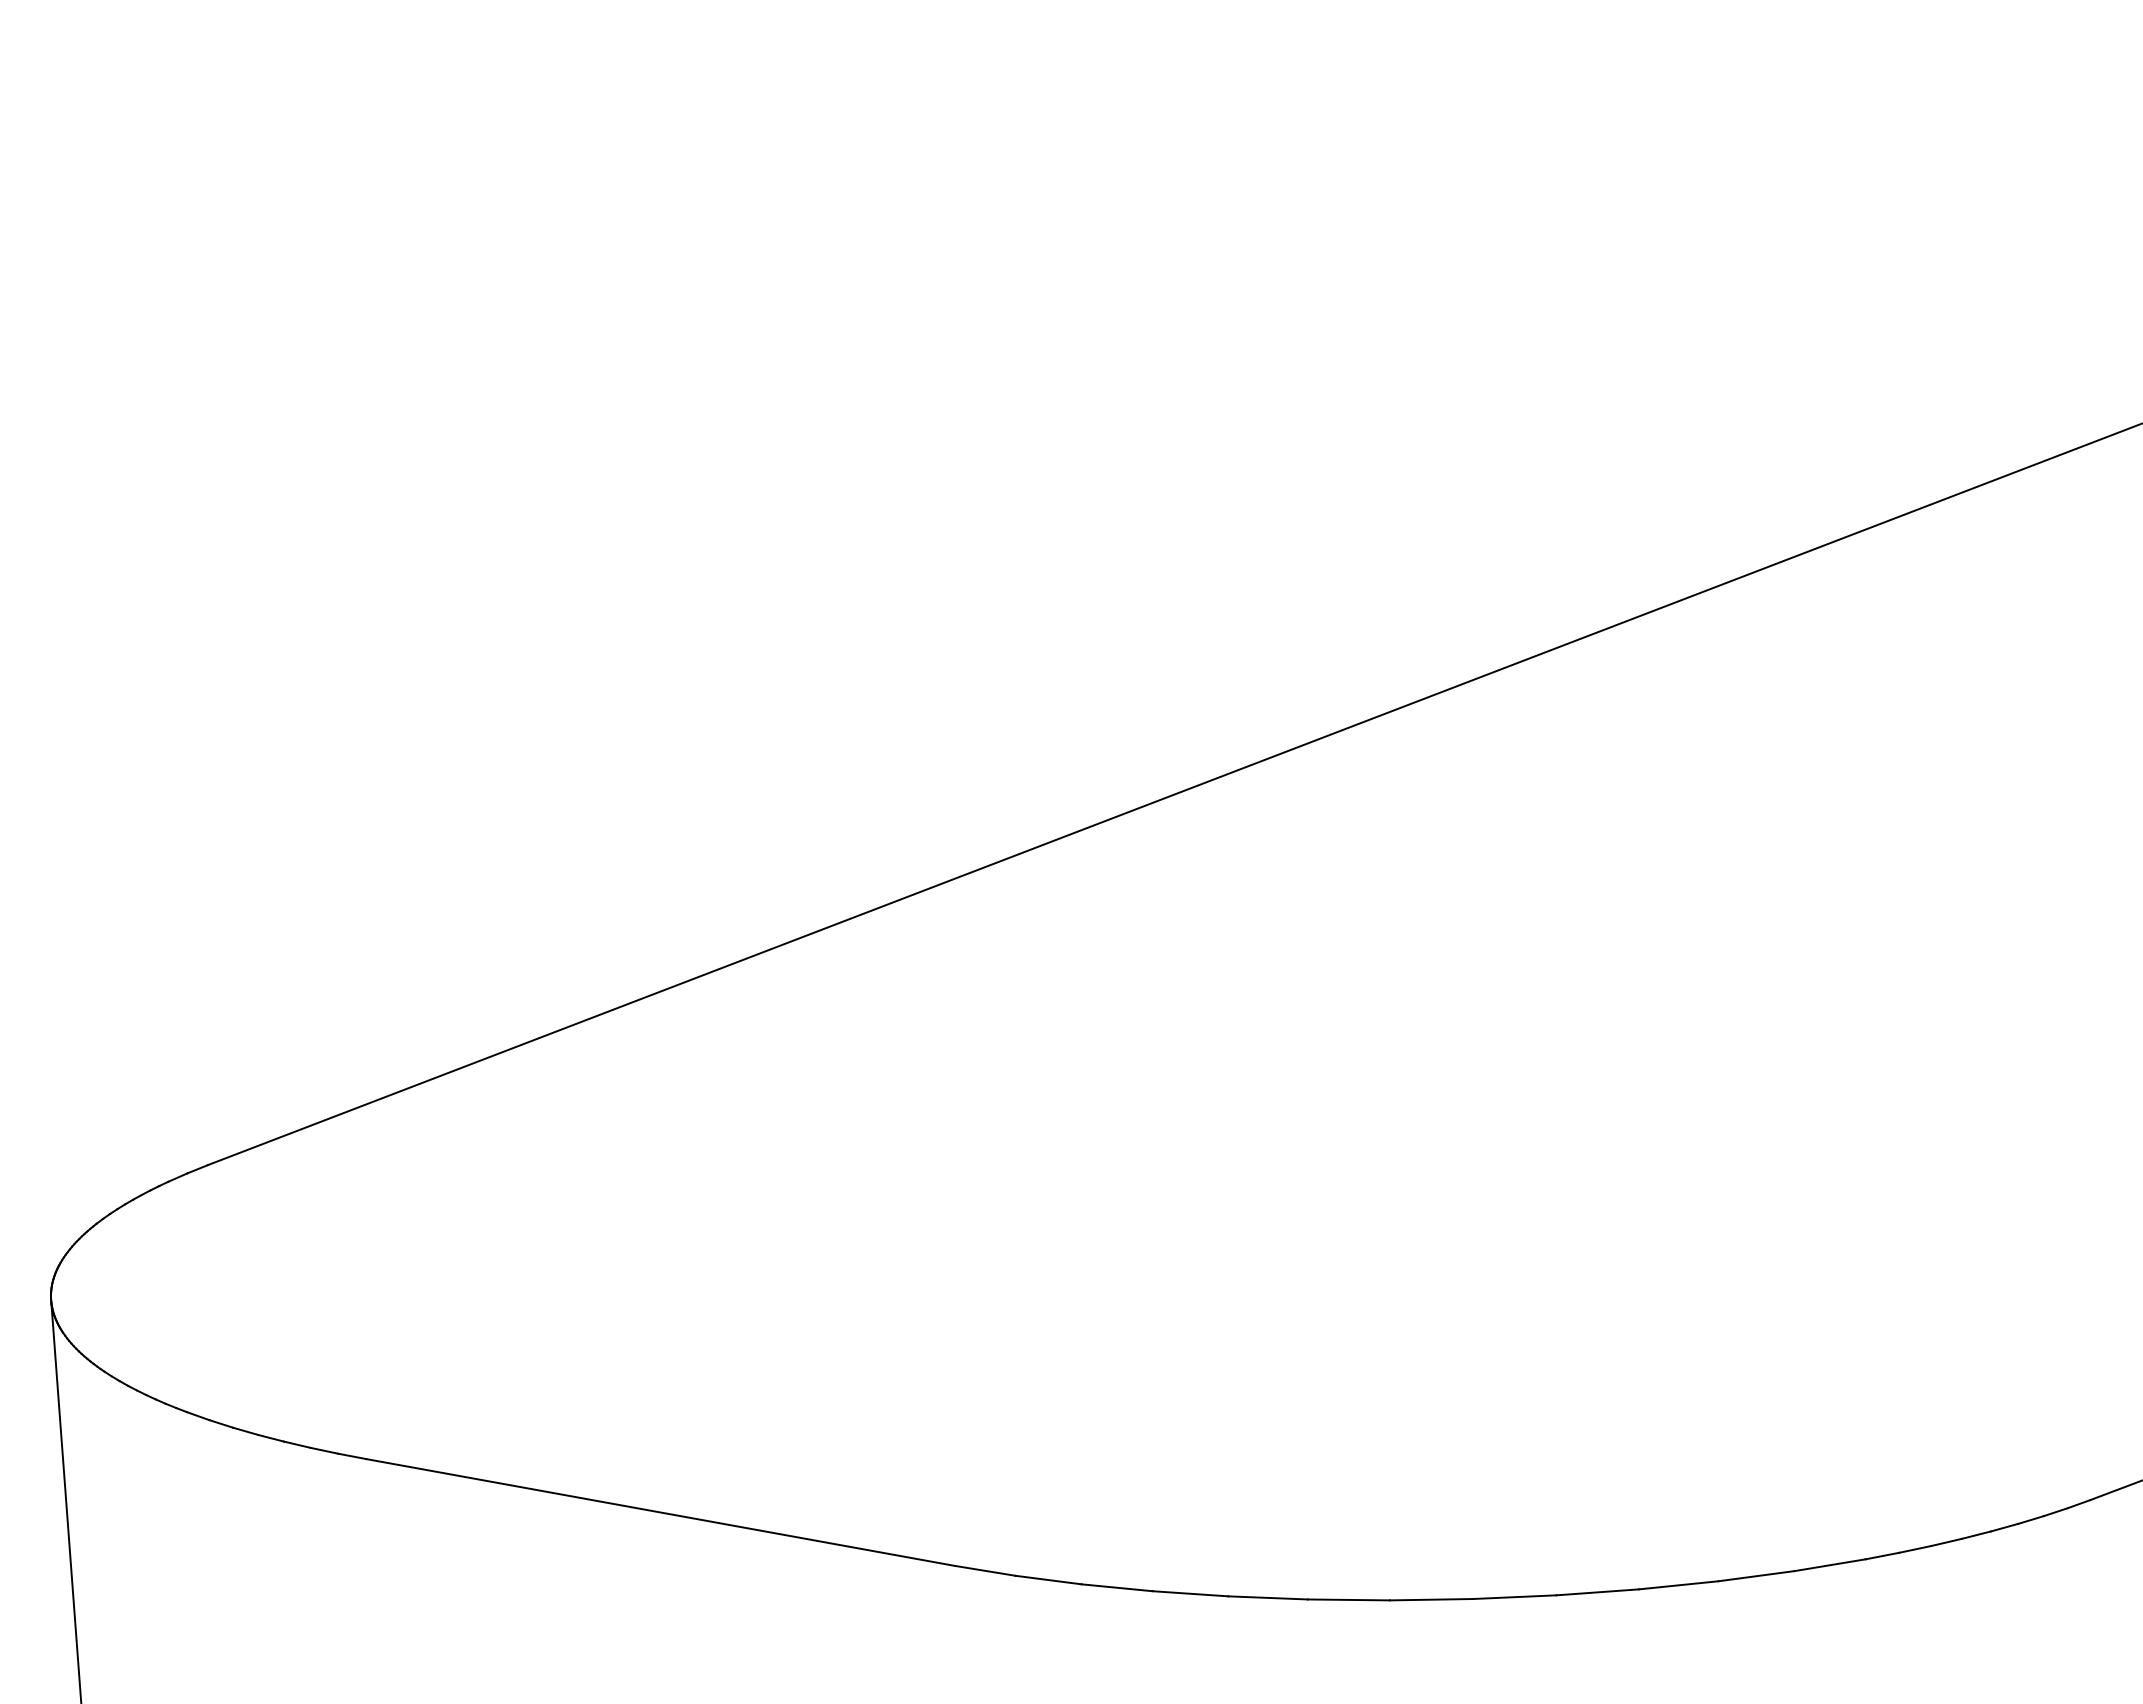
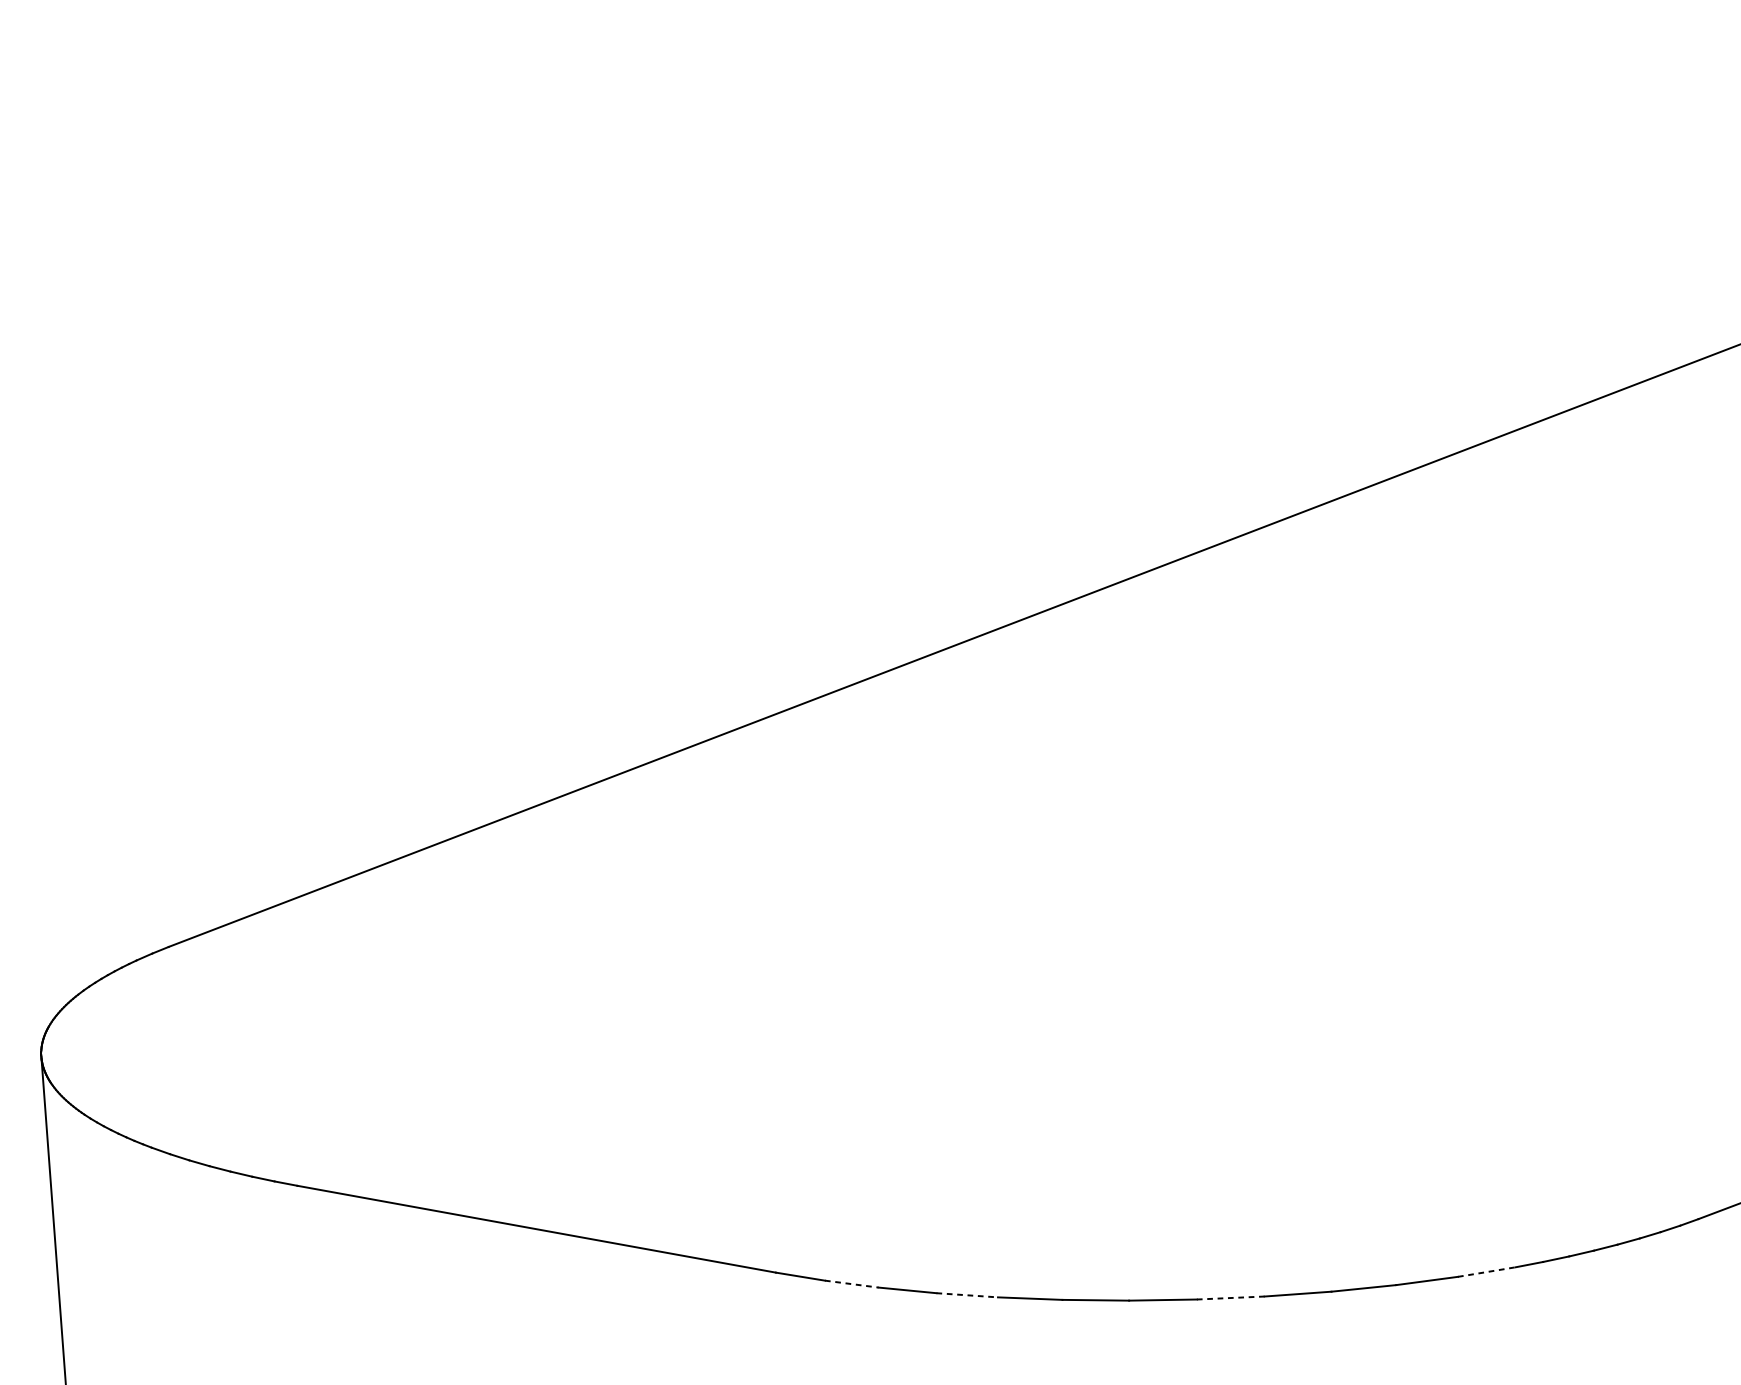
line: (1830, 1565) -> (1487, 1272), solid -> dashed
line: (1048, 1580) -> (851, 1284), solid -> dashed
line: (1190, 1593) -> (967, 1295), solid -> dashed
line: (1514, 1597) -> (1230, 1298), solid -> dashed

